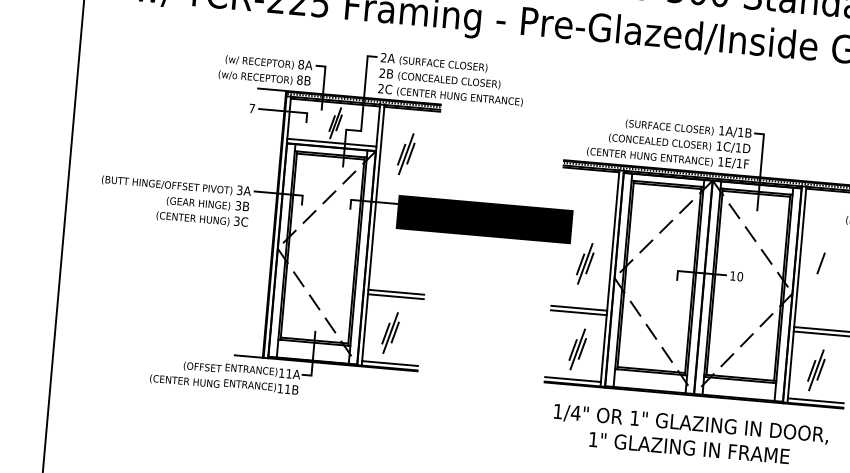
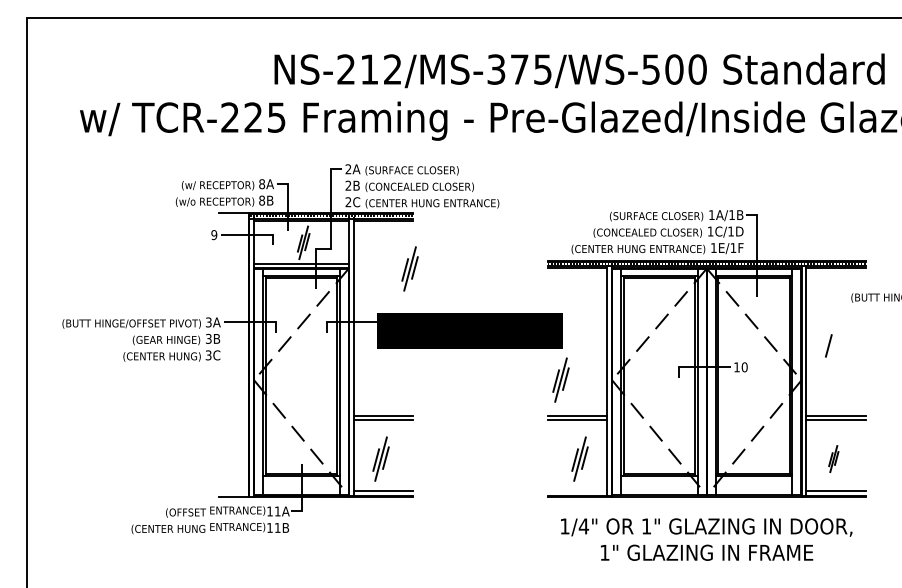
text: (252, 109) -> (214, 235), 7 -> 9
part: (405, 153) -> (409, 268), moved
part: (584, 263) -> (560, 379), moved
part: (816, 369) -> (833, 458), size x0.6
line: (572, 379) -> (577, 491), removed

